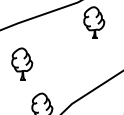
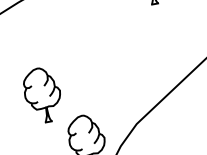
part: (22, 63) -> (43, 94), moved

